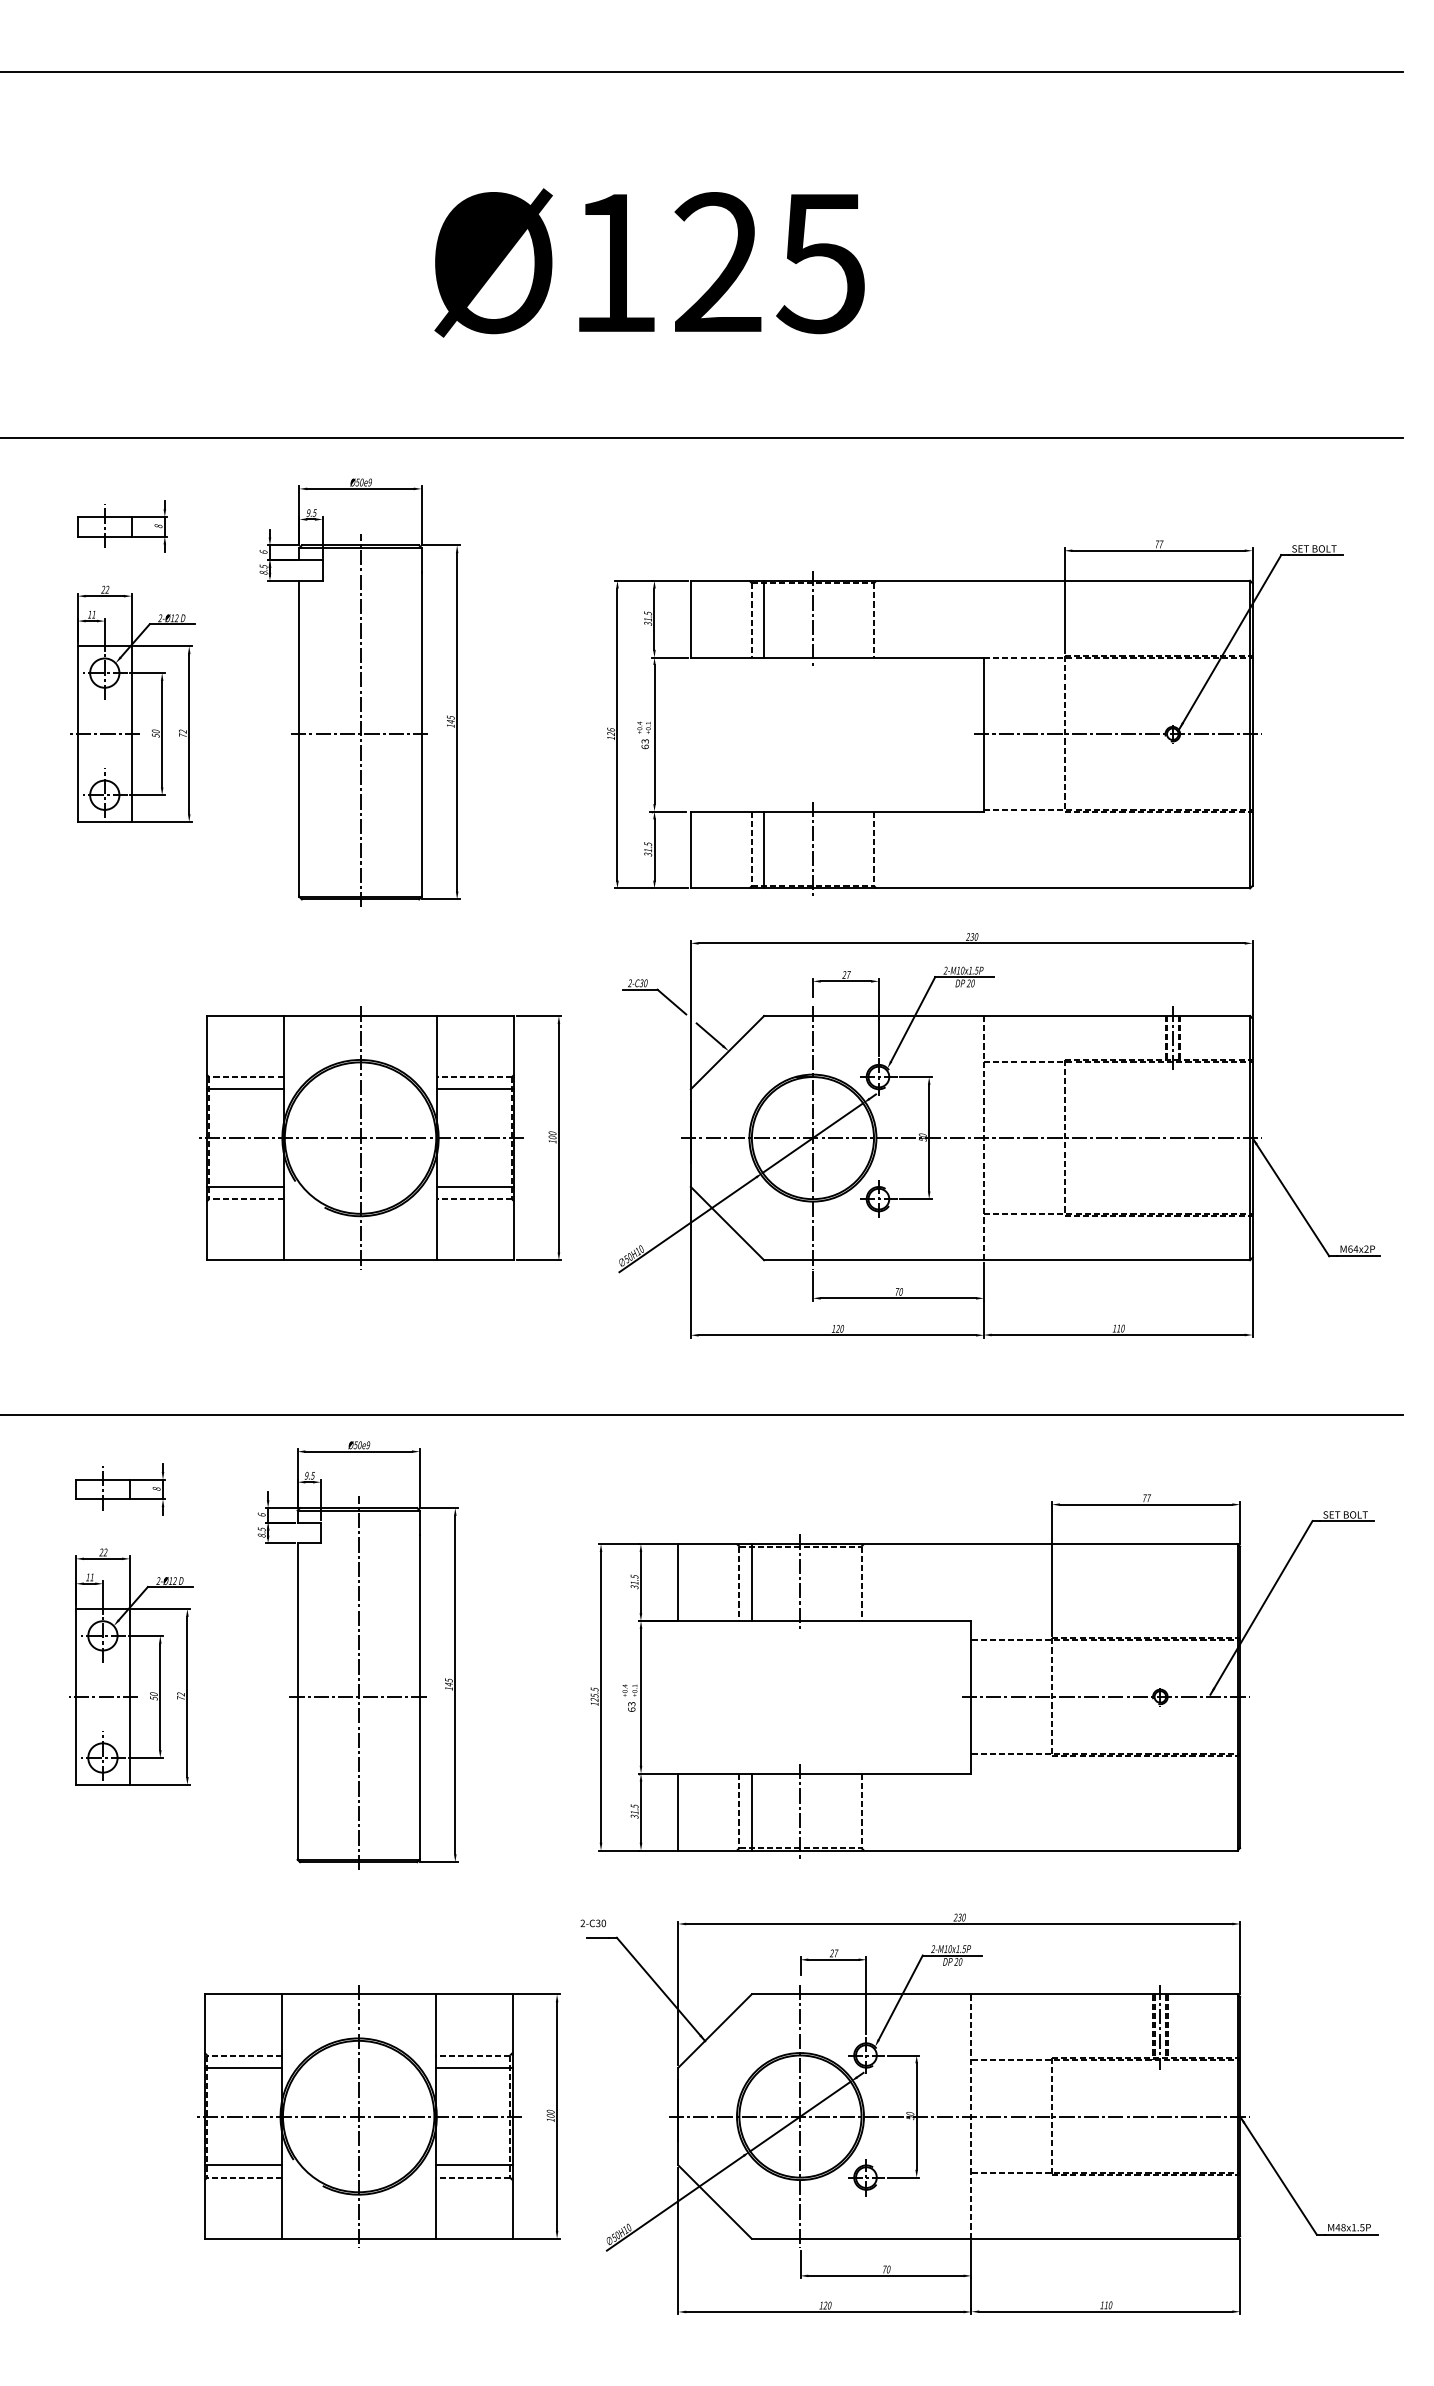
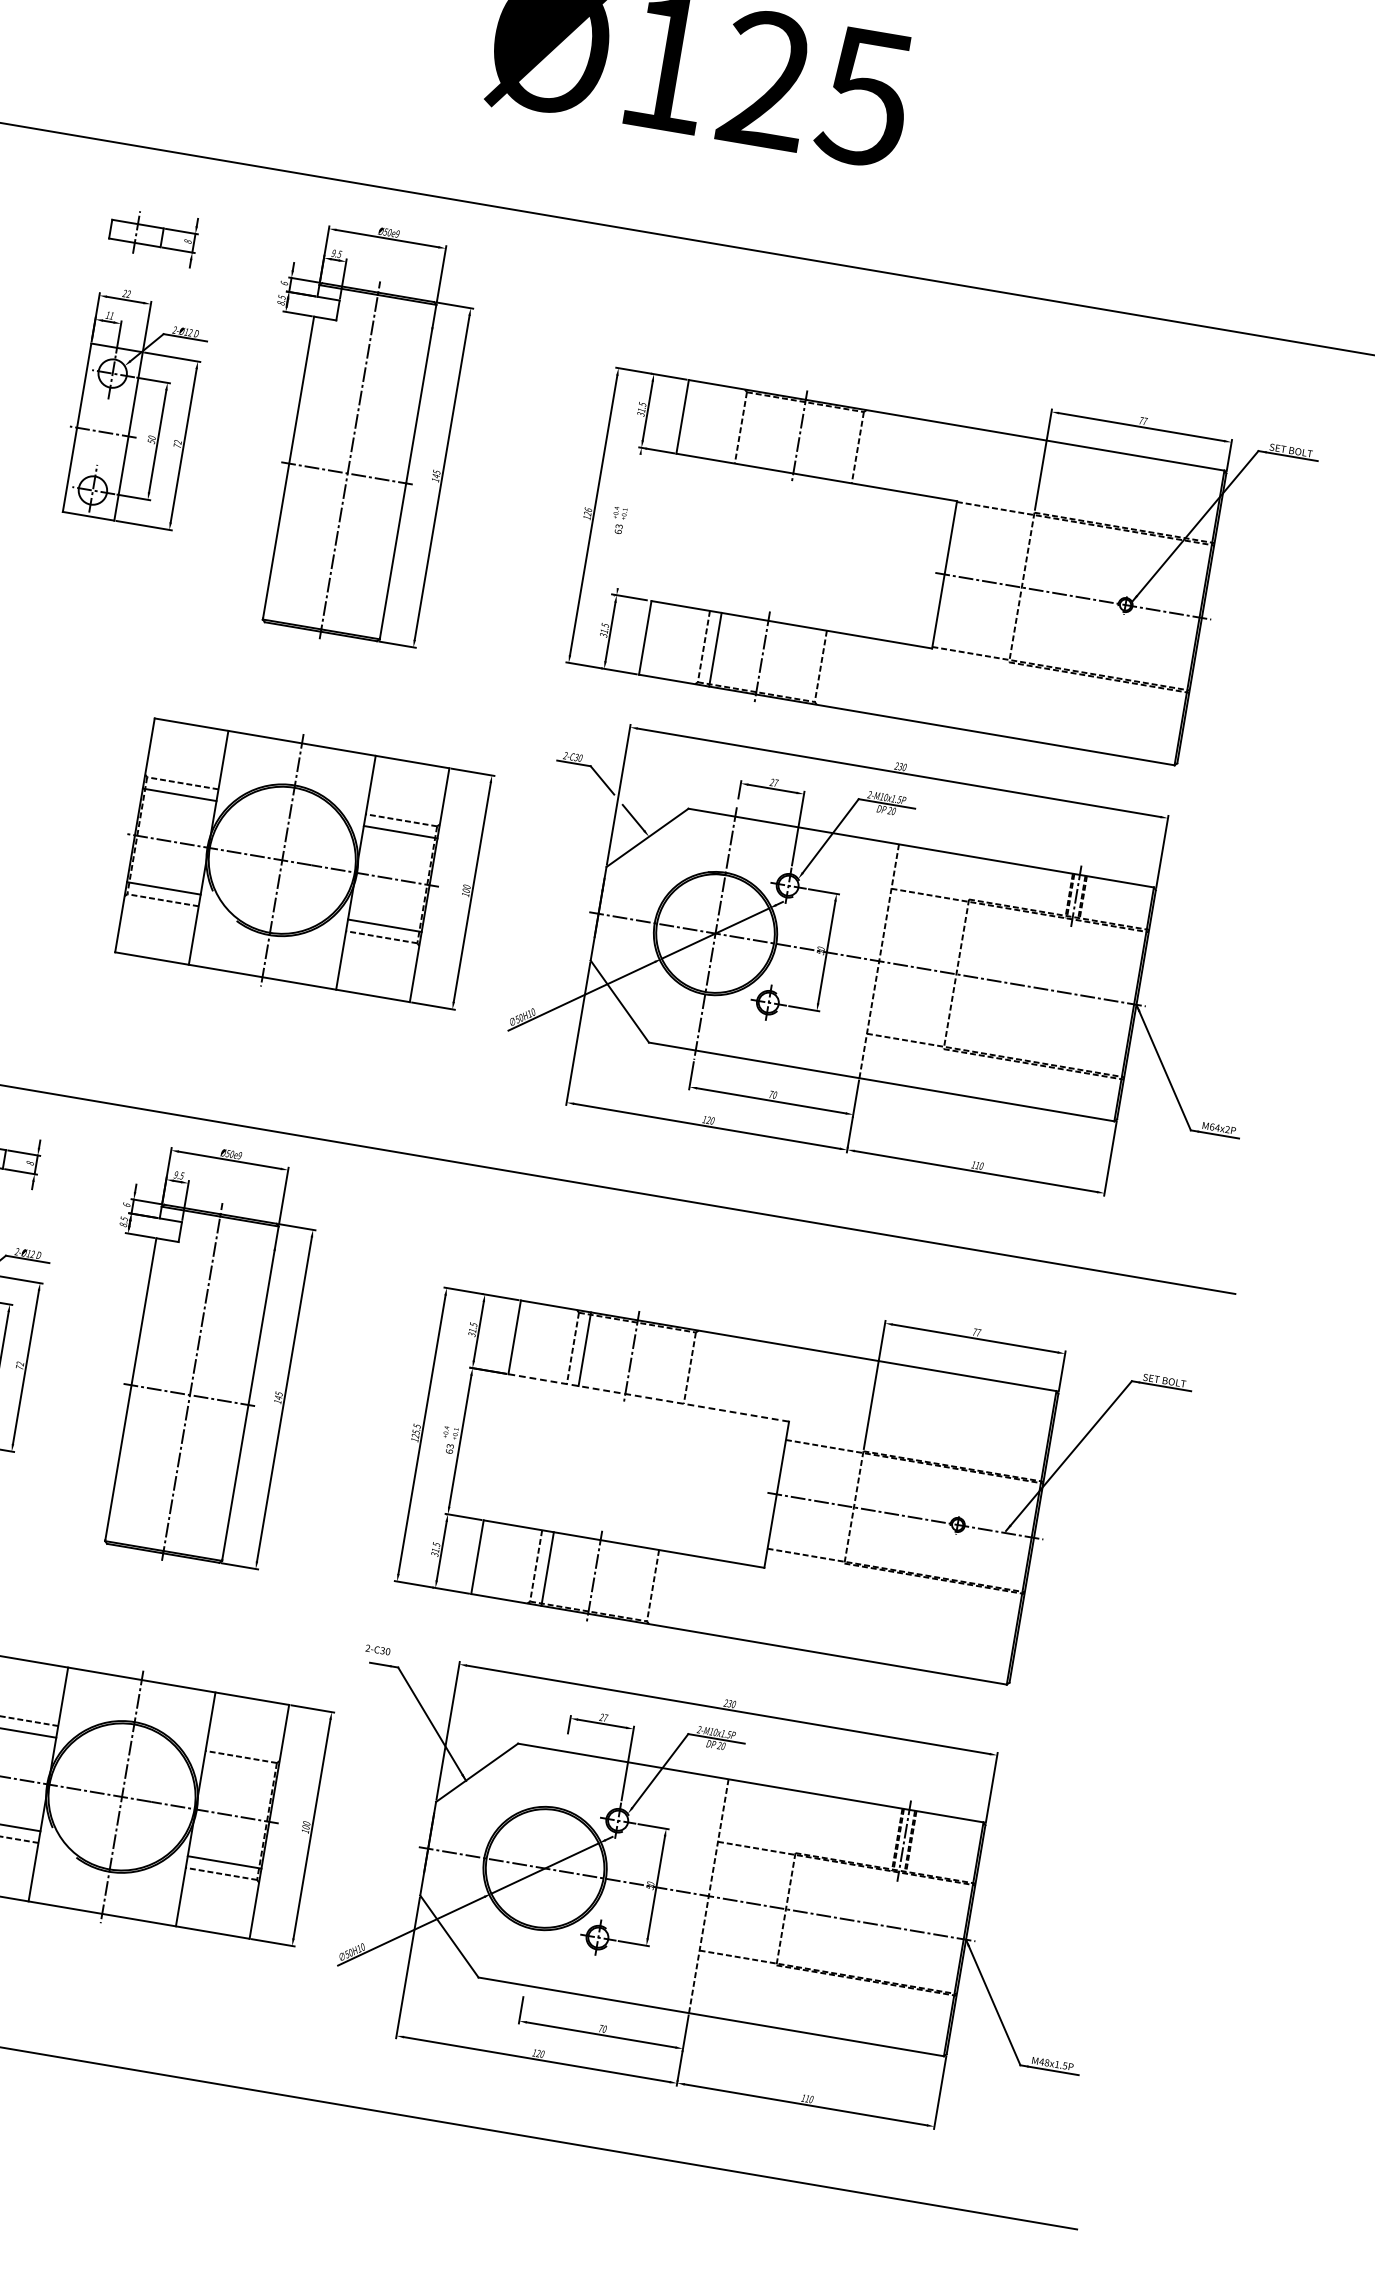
line: (764, 618) -> (753, 428), removed
line: (654, 734) -> (629, 521), removed
line: (824, 1621) -> (648, 1398), solid -> dashed
line: (473, 2067) -> (239, 1768), removed
line: (800, 2116) -> (545, 1868), removed

